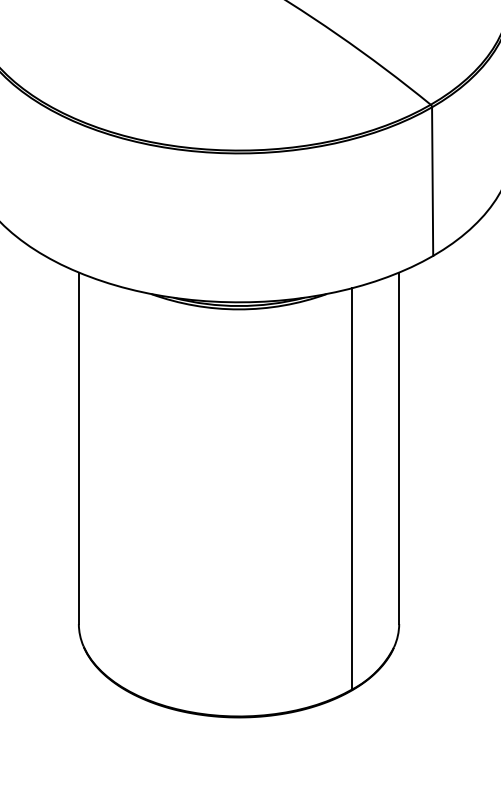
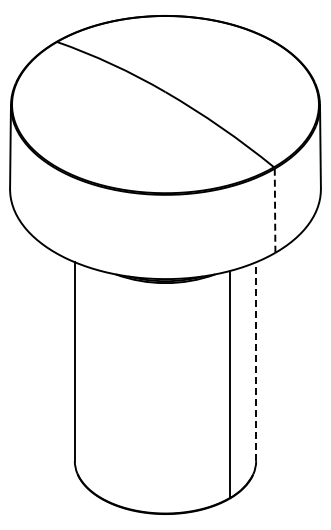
line: (433, 182) -> (275, 211), solid -> dashed
line: (399, 447) -> (256, 361), solid -> dashed

